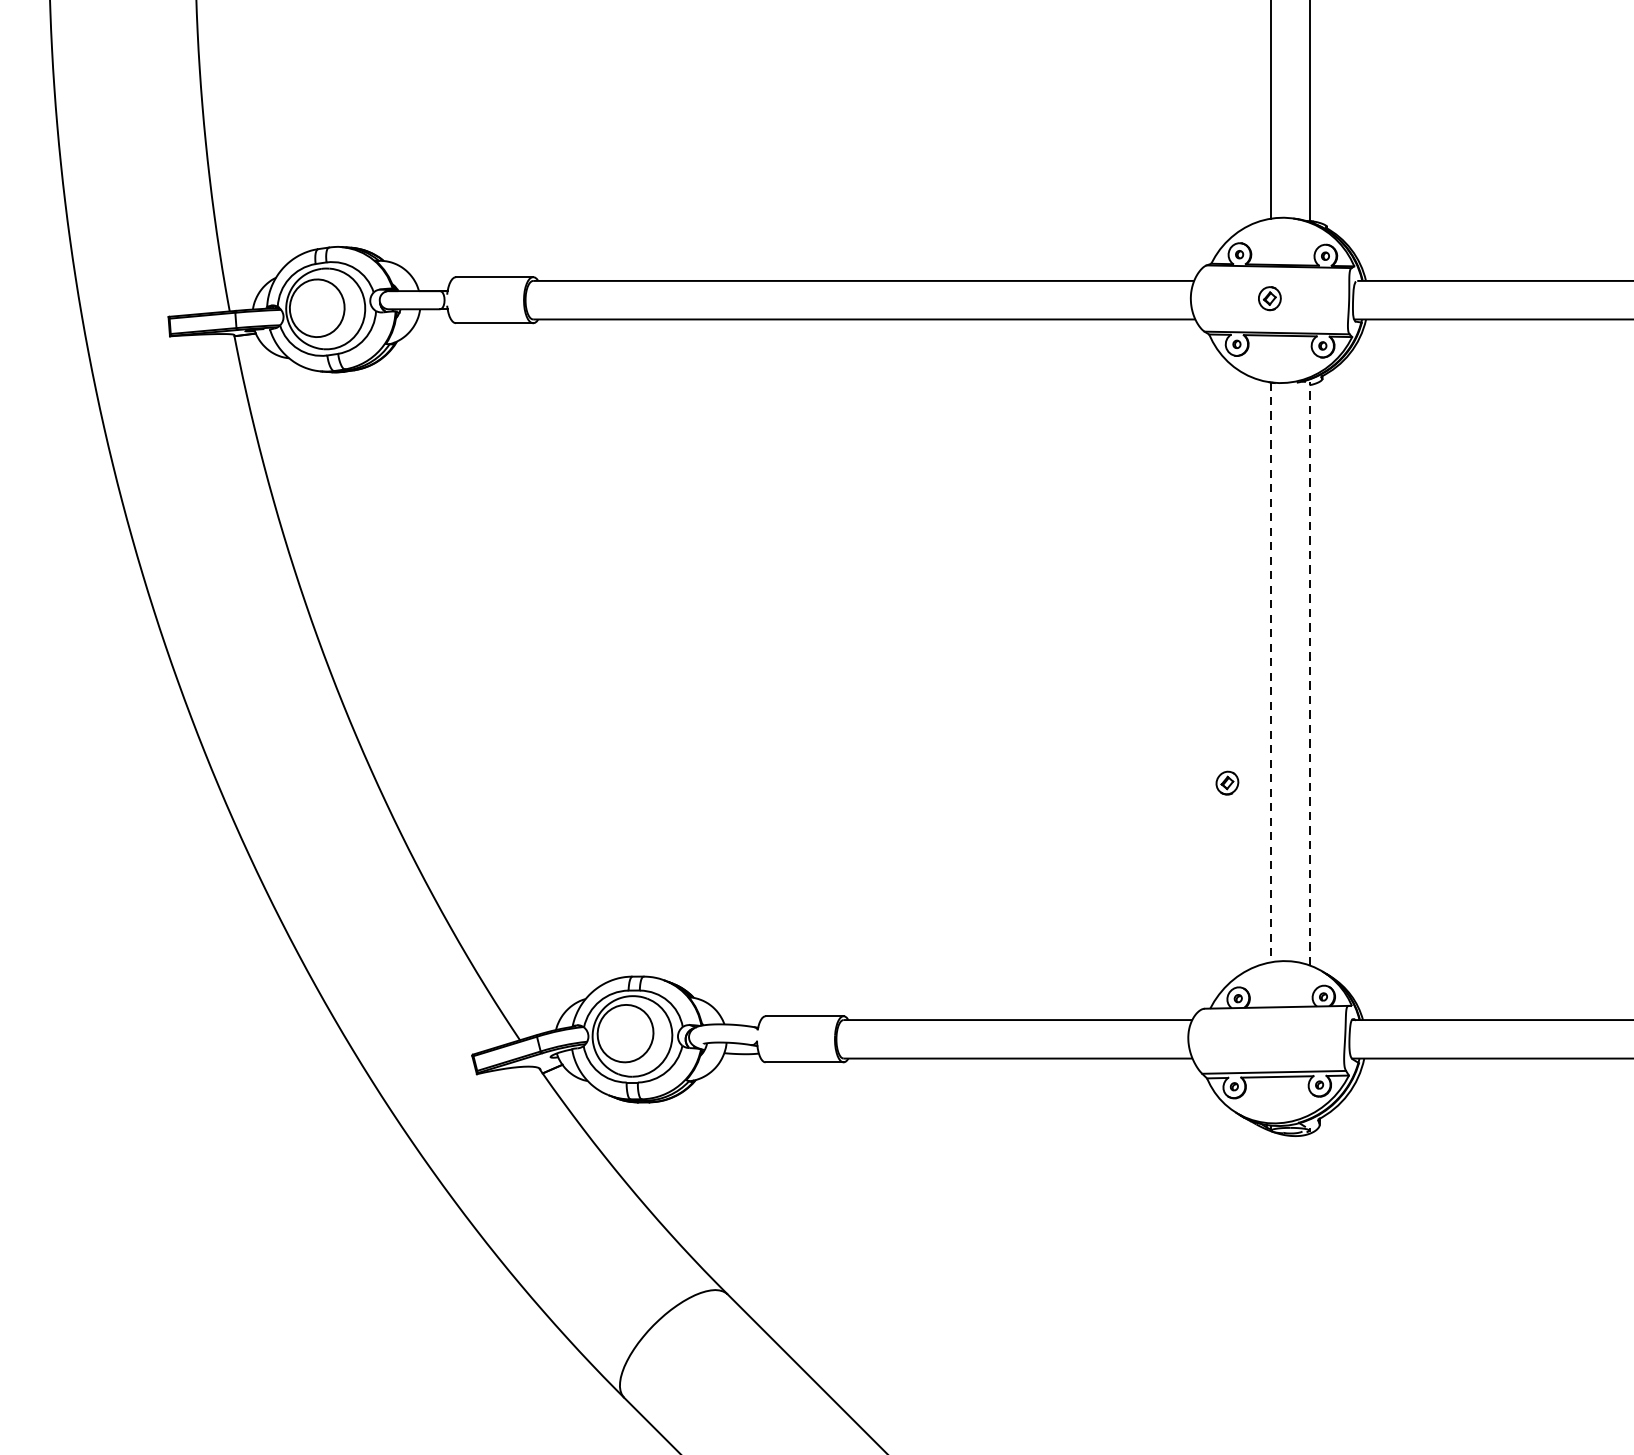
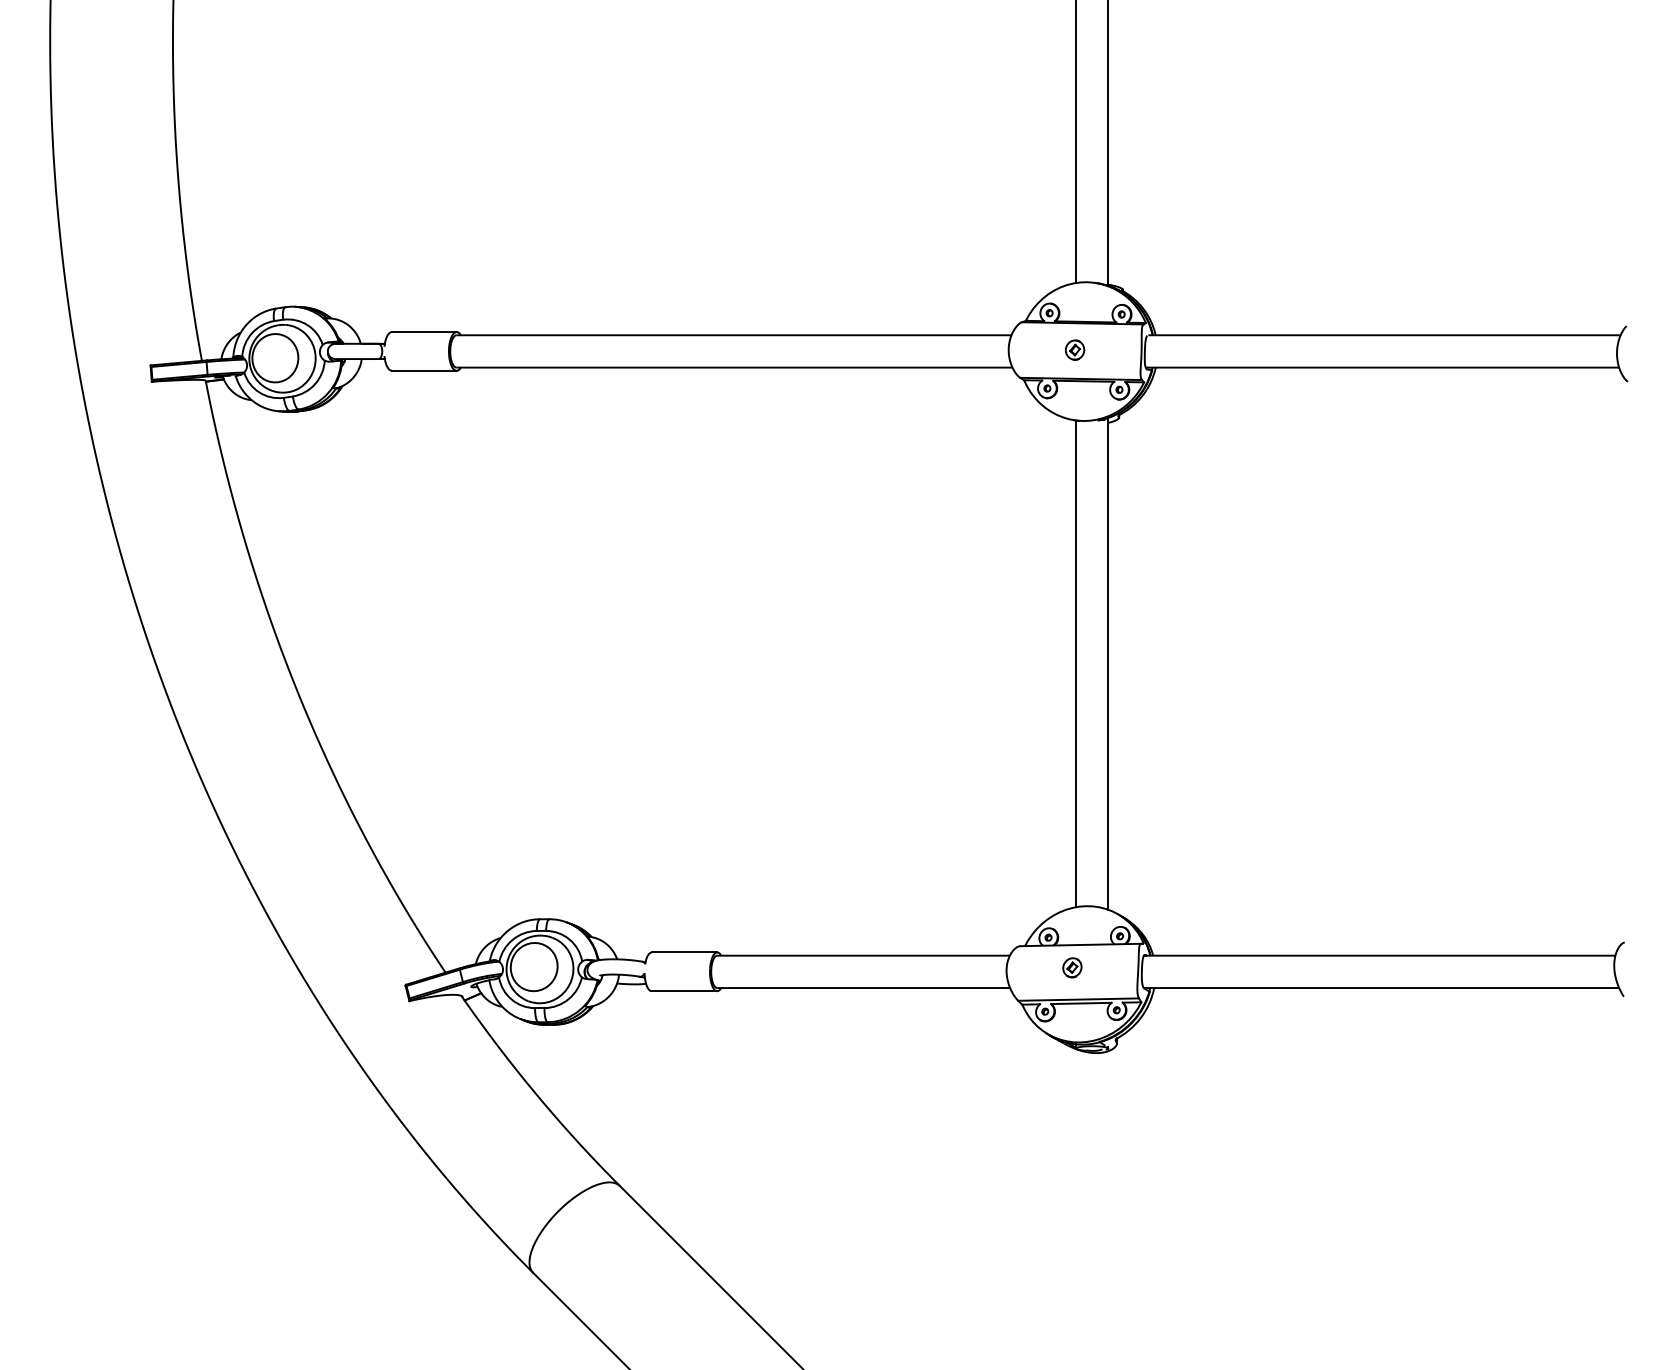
line: (1270, 673) -> (1075, 664), dashed -> solid
line: (1309, 674) -> (1108, 665), dashed -> solid
part: (1227, 782) -> (1072, 967), moved

